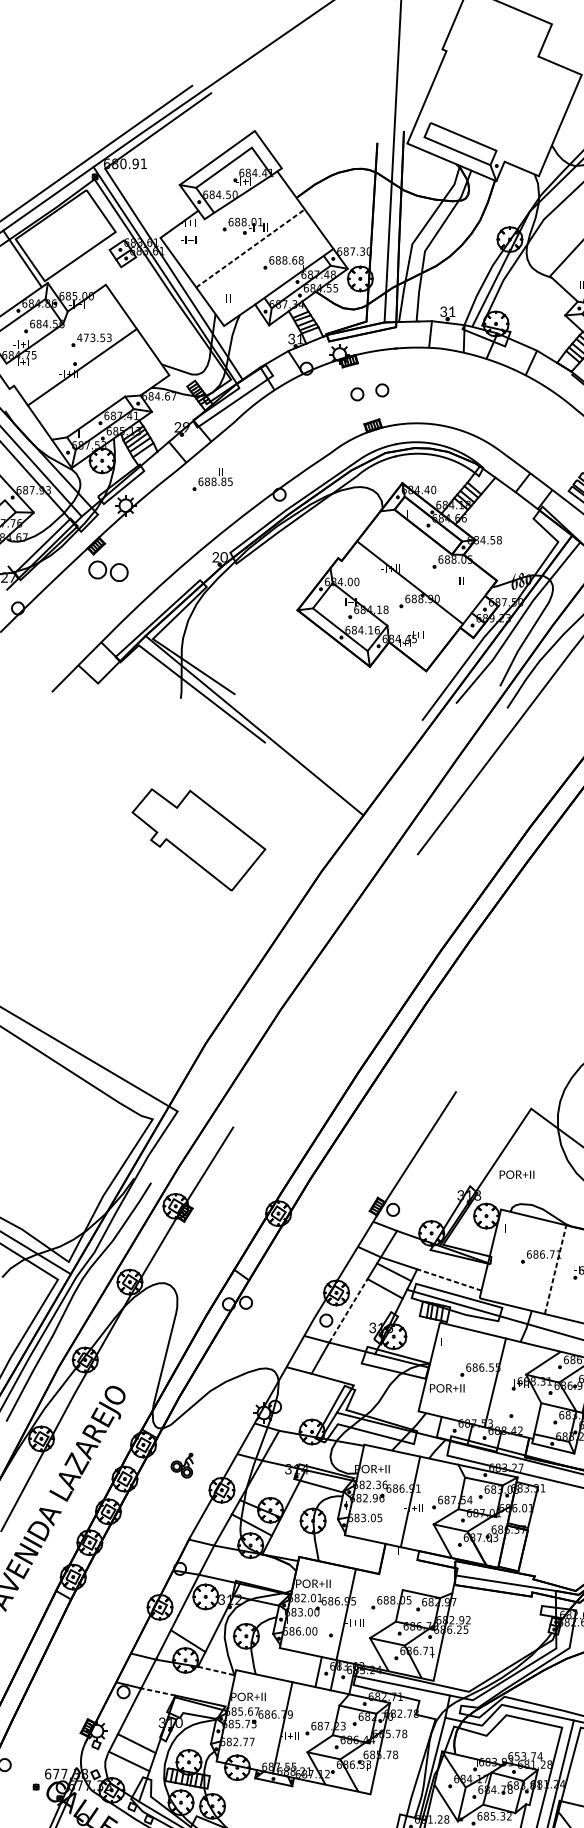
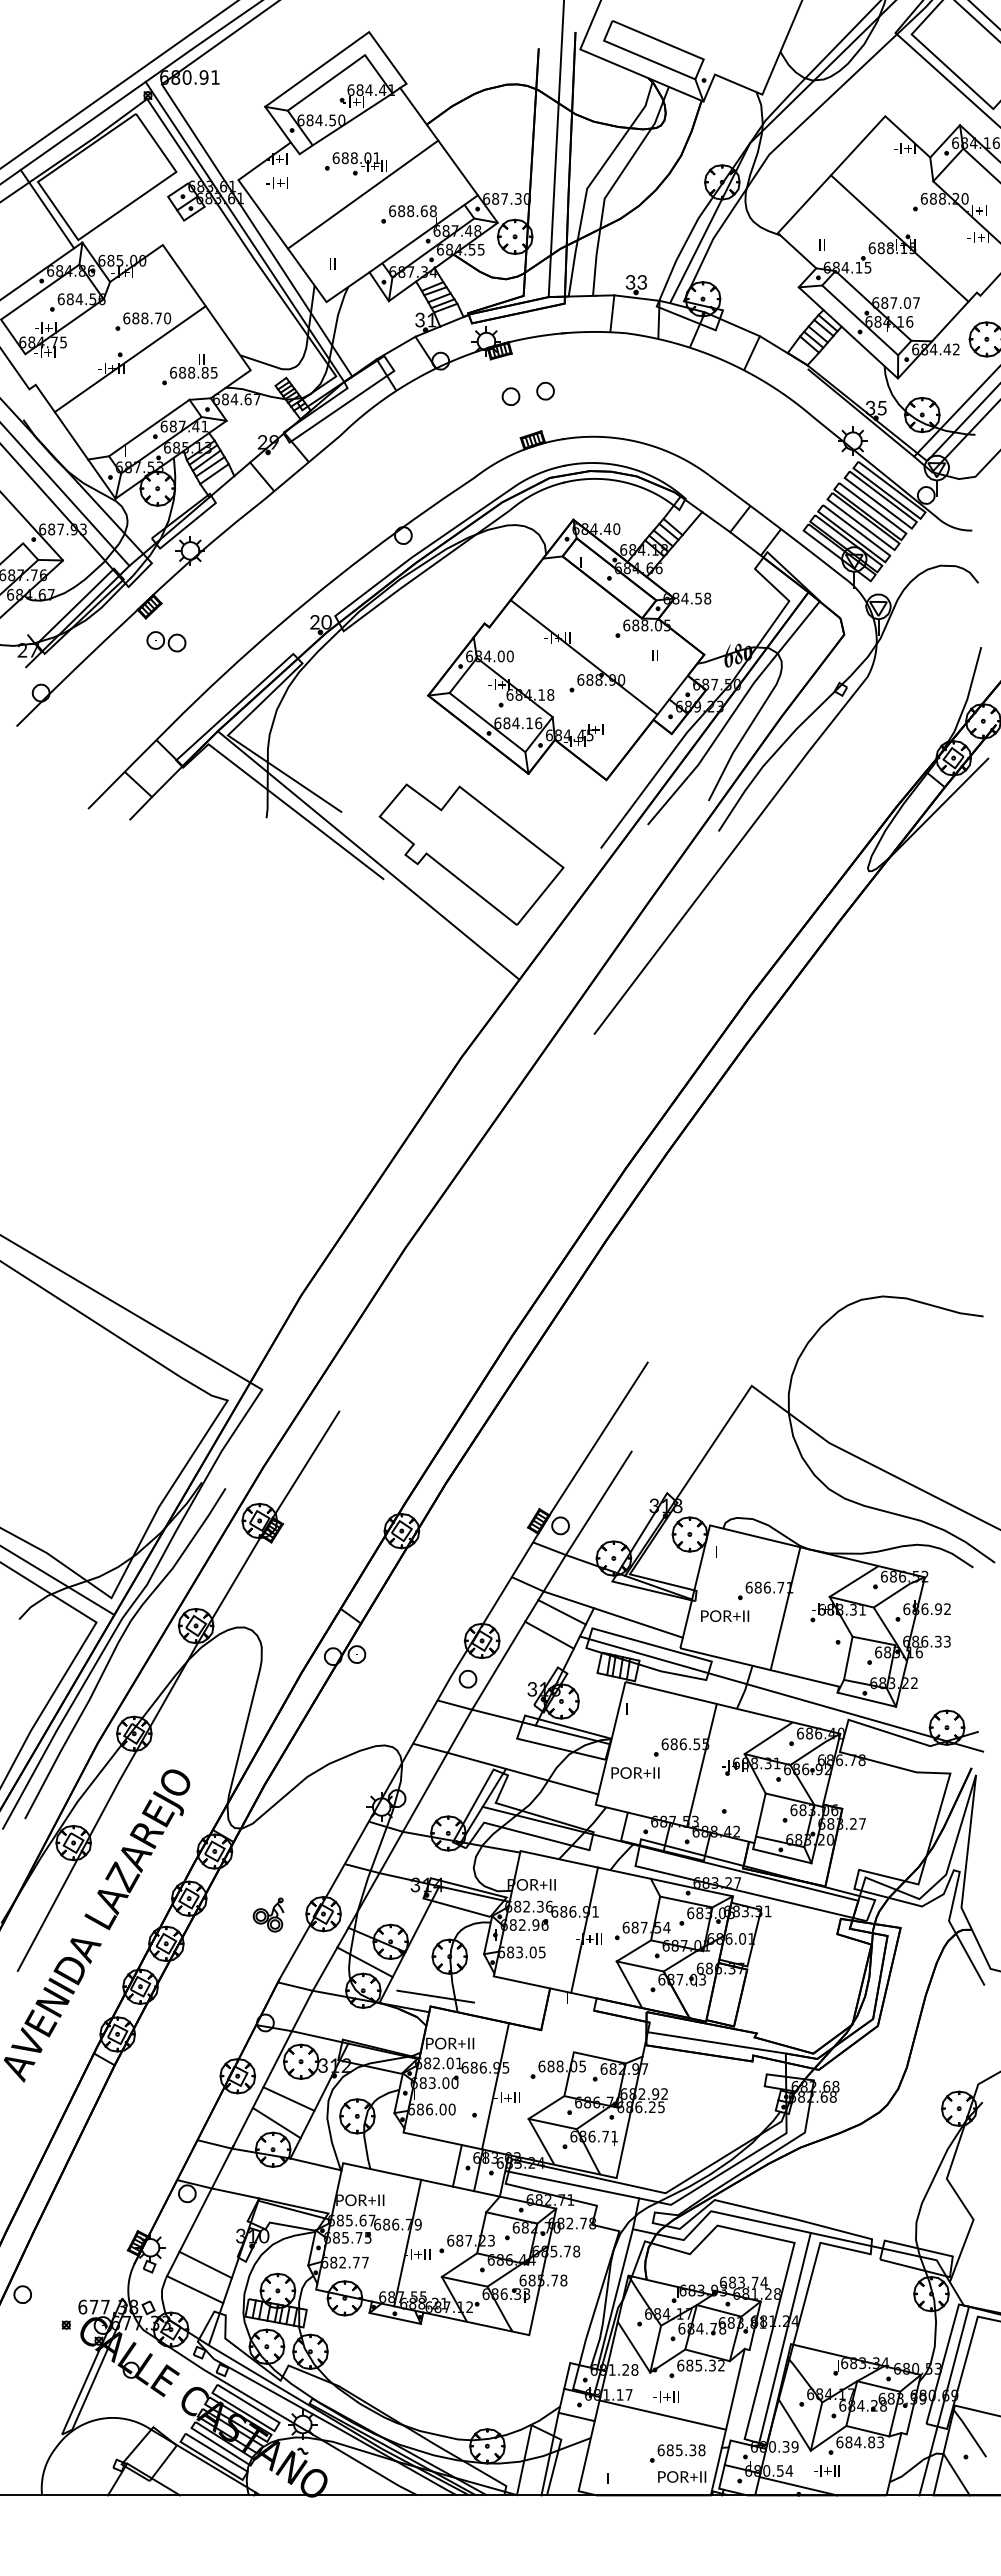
line: (250, 248) -> (363, 194), dashed -> solid
text: (451, 311) -> (641, 282), 31 -> 33
text: (94, 337) -> (147, 318), 473.53 -> 688.70
part: (212, 479) -> (189, 369), moved
part: (108, 571) -> (166, 641), size x0.71
line: (90, 691) -> (141, 808), added
part: (198, 839) -> (471, 854), moved
text: (517, 1174) -> (725, 1615), moved
line: (420, 1193) -> (598, 1503), added
line: (555, 1269) -> (785, 1608), dashed -> solid
line: (449, 1279) -> (638, 1622), dashed -> solid
line: (348, 1310) -> (498, 1665), dashed -> solid
line: (387, 1394) -> (552, 1781), added
line: (294, 1401) -> (424, 1791), added
part: (182, 1465) -> (268, 1914), moved
line: (302, 1549) -> (435, 1996), added
line: (196, 1623) -> (288, 2098), added
line: (216, 1671) -> (316, 2164), dashed -> solid
line: (158, 1692) -> (235, 2193), dashed -> solid
text: (517, 1756) -> (732, 2282), 653.74 -> 683.74

